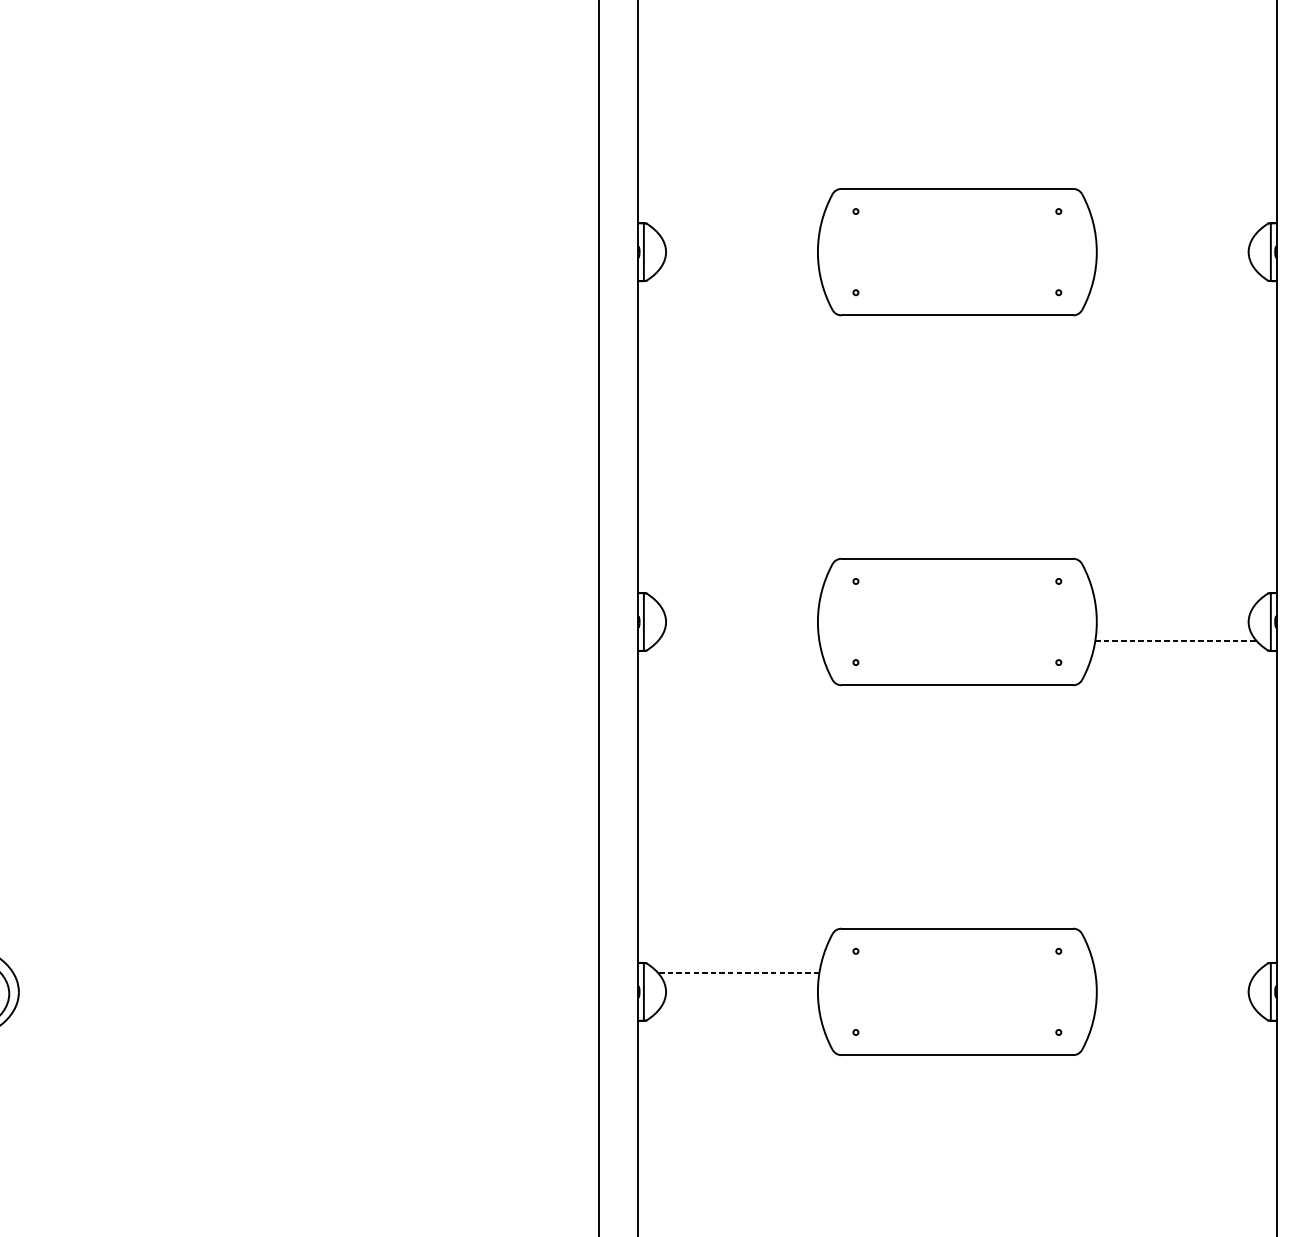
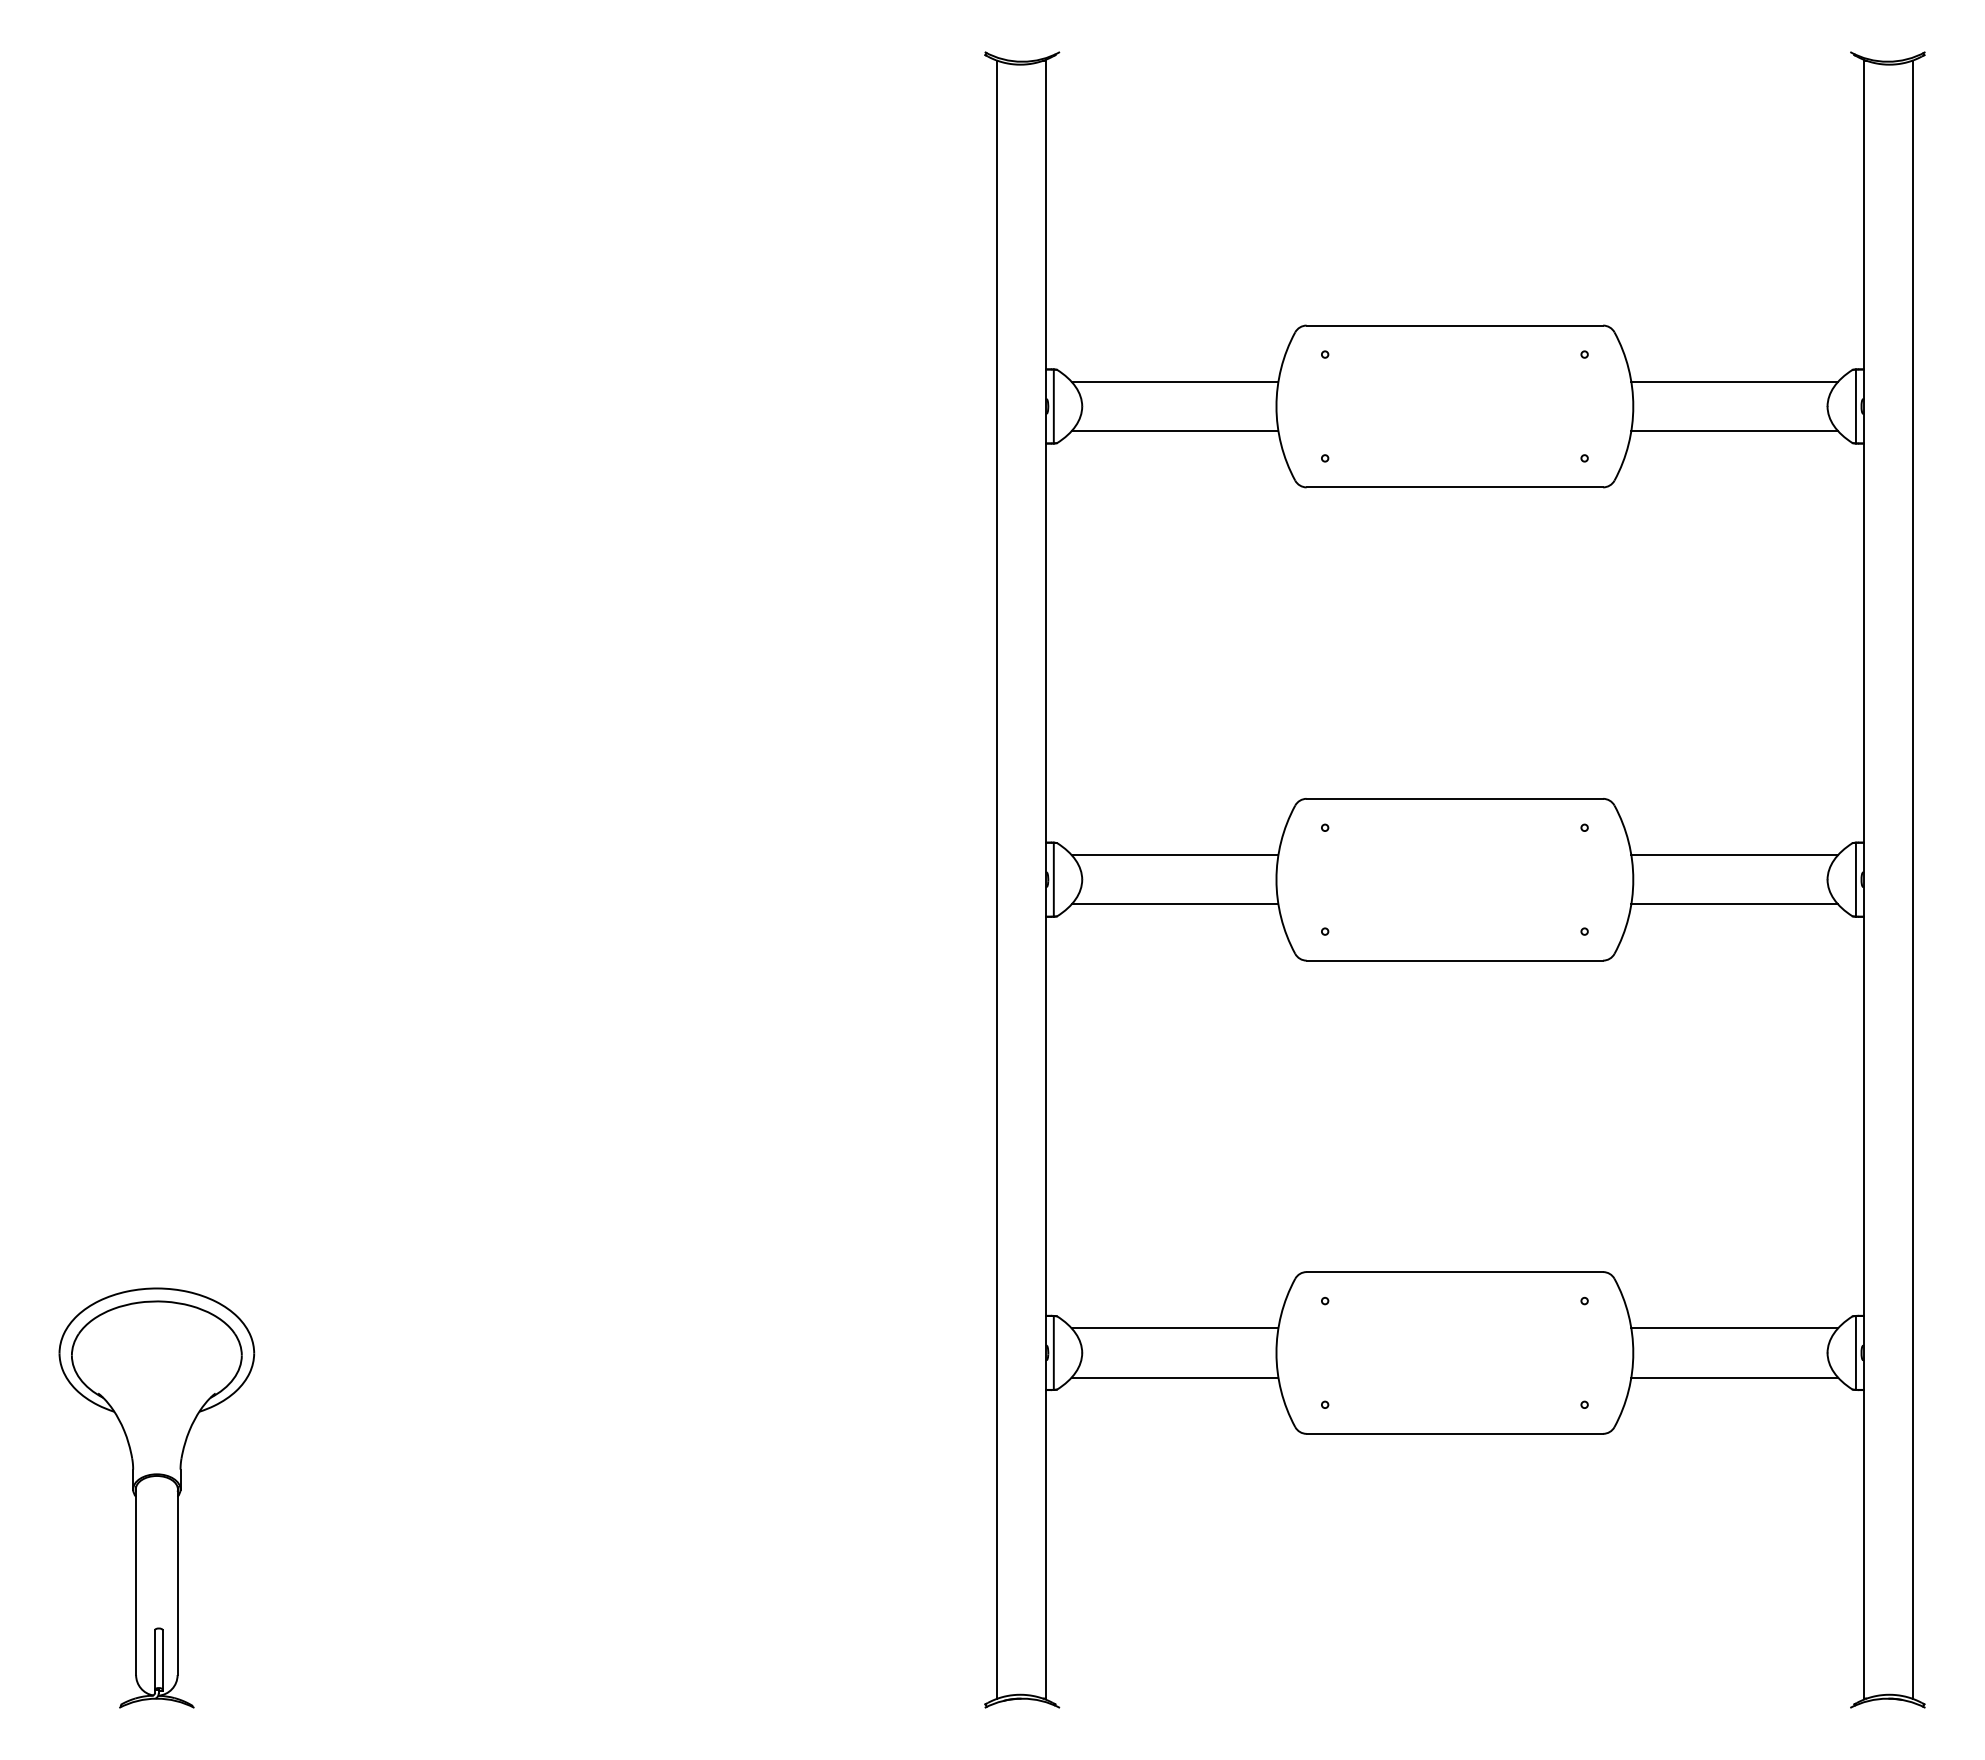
line: (738, 232) -> (1174, 381), added
line: (1175, 232) -> (1734, 381), added
line: (738, 271) -> (1174, 431), added
line: (1175, 271) -> (1734, 431), added
line: (738, 603) -> (1174, 855), added
line: (1175, 603) -> (1734, 855), added
line: (738, 641) -> (1174, 904), added
line: (1176, 641) -> (1735, 904), dashed -> solid
line: (738, 972) -> (1174, 1328), dashed -> solid
line: (1175, 972) -> (1734, 1328), added
line: (738, 1011) -> (1174, 1377), added
line: (1175, 1011) -> (1734, 1377), added

